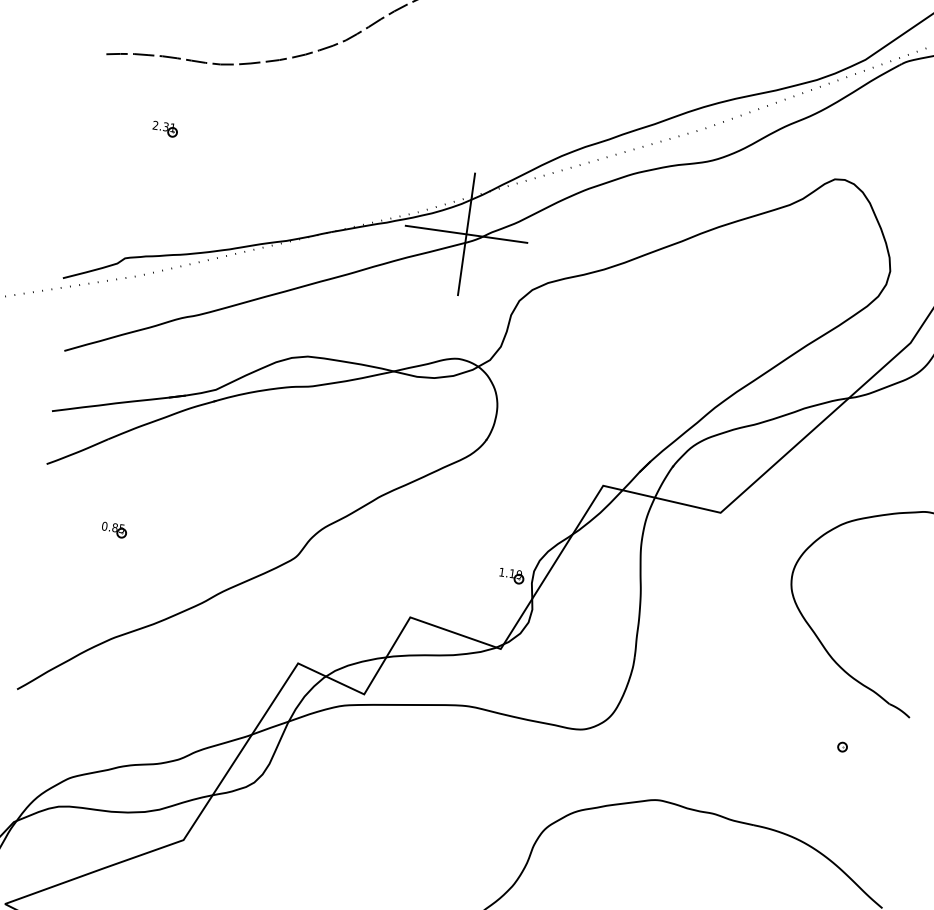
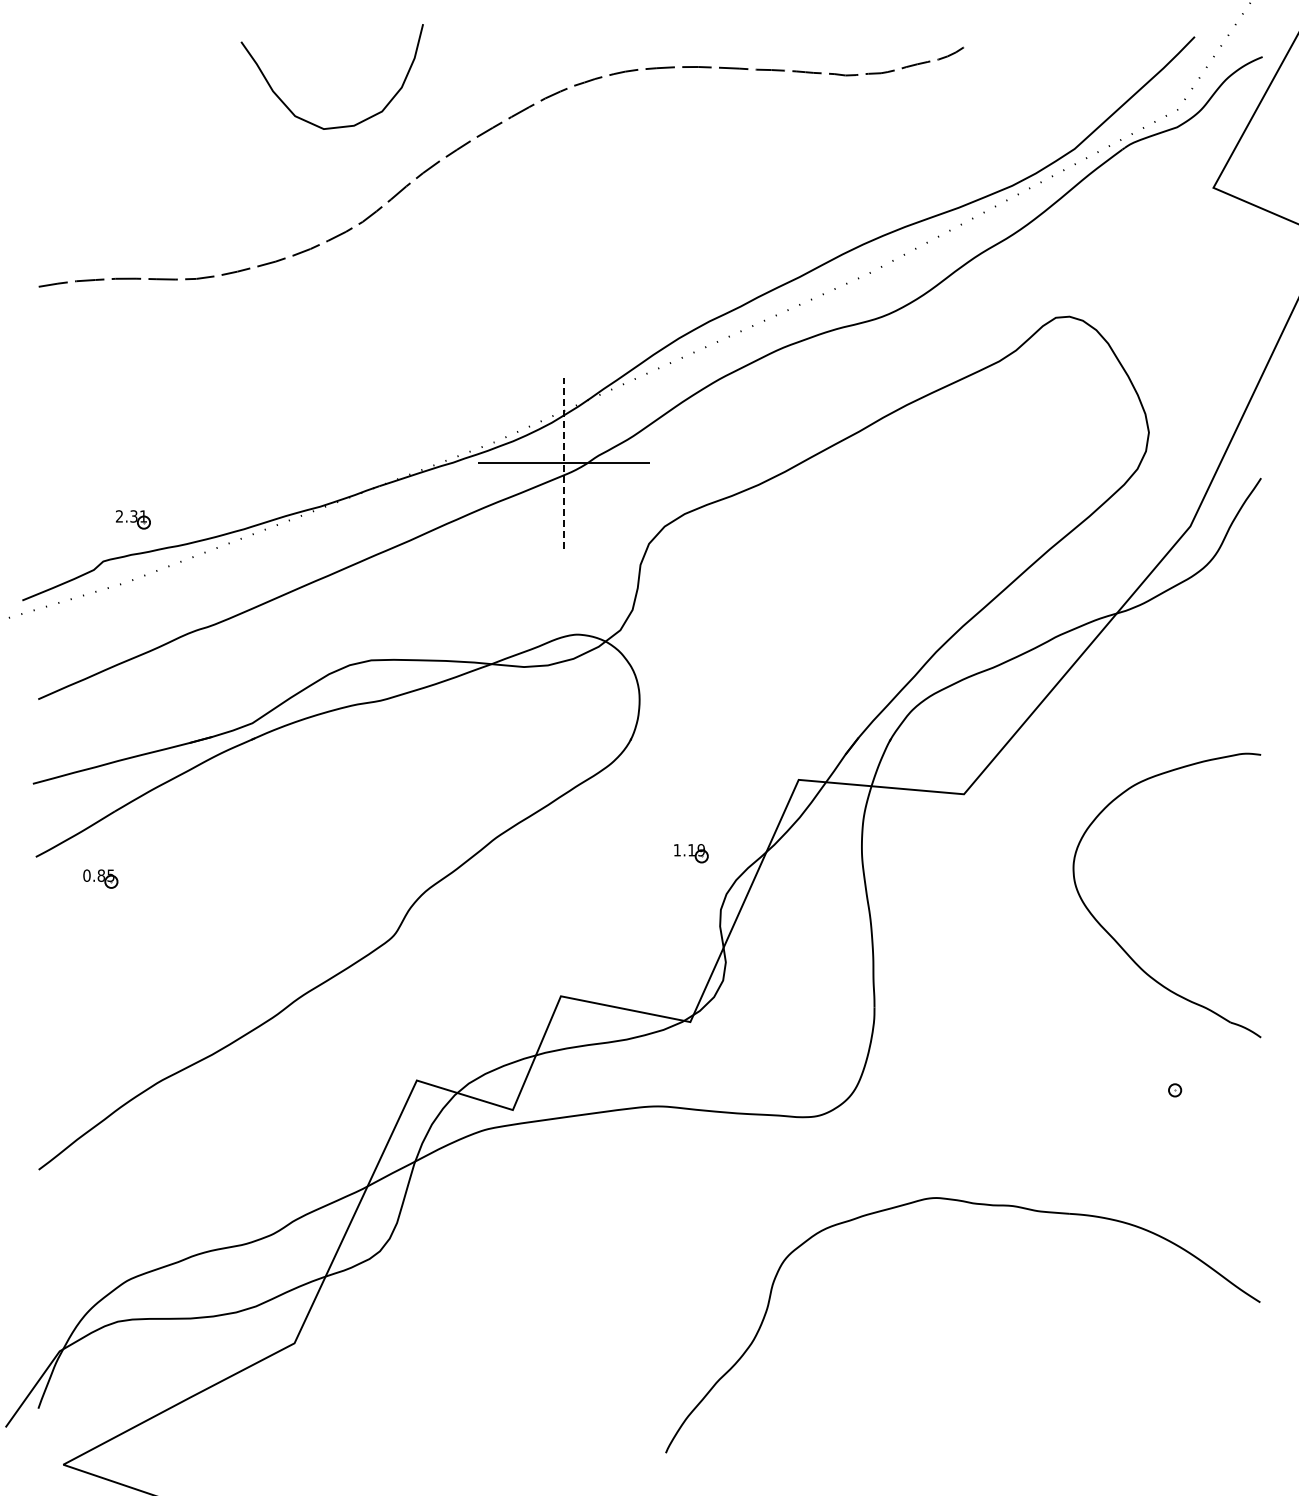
part: (165, 129) -> (133, 519), moved
line: (466, 234) -> (564, 463), solid -> dashed
part: (114, 529) -> (100, 878), moved
part: (511, 576) -> (691, 853), moved

